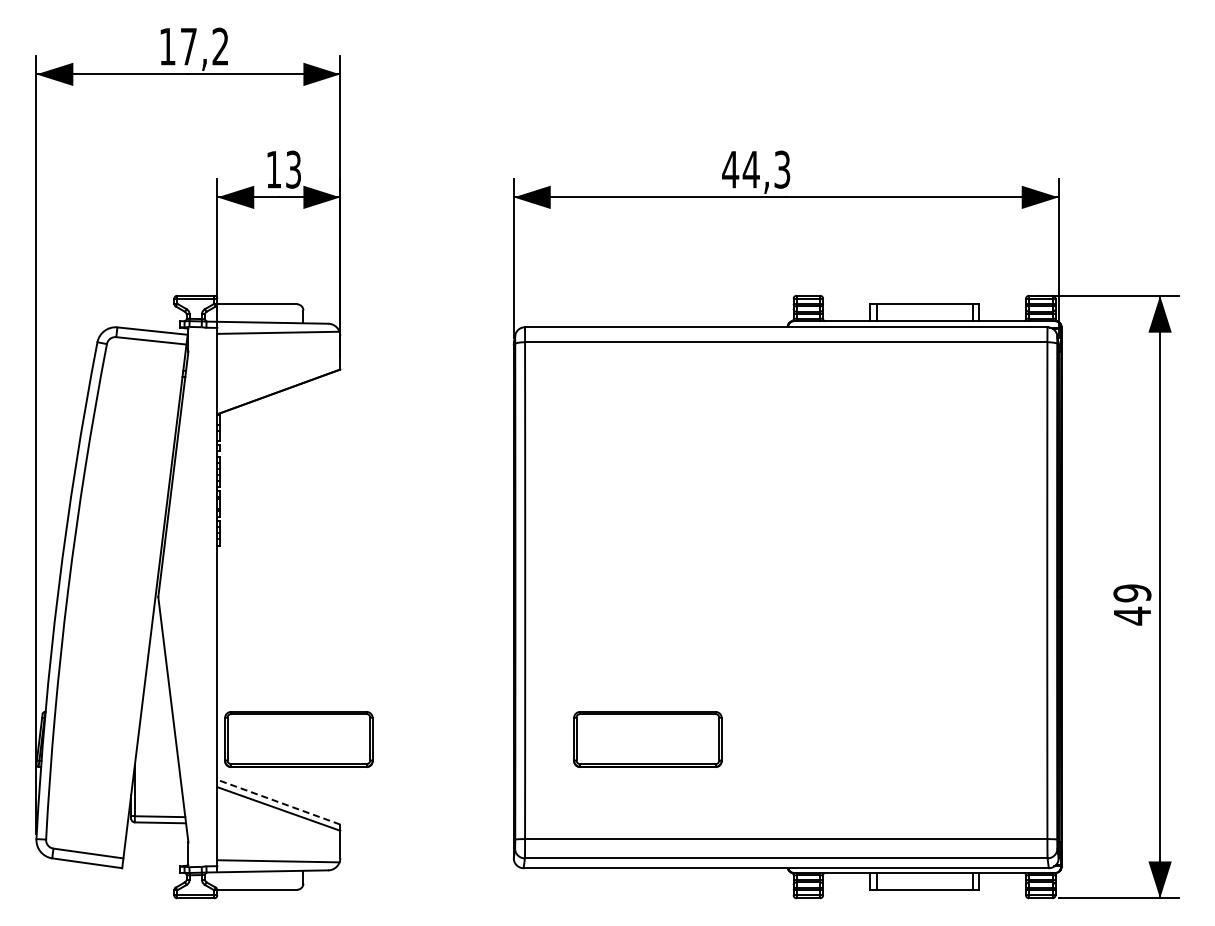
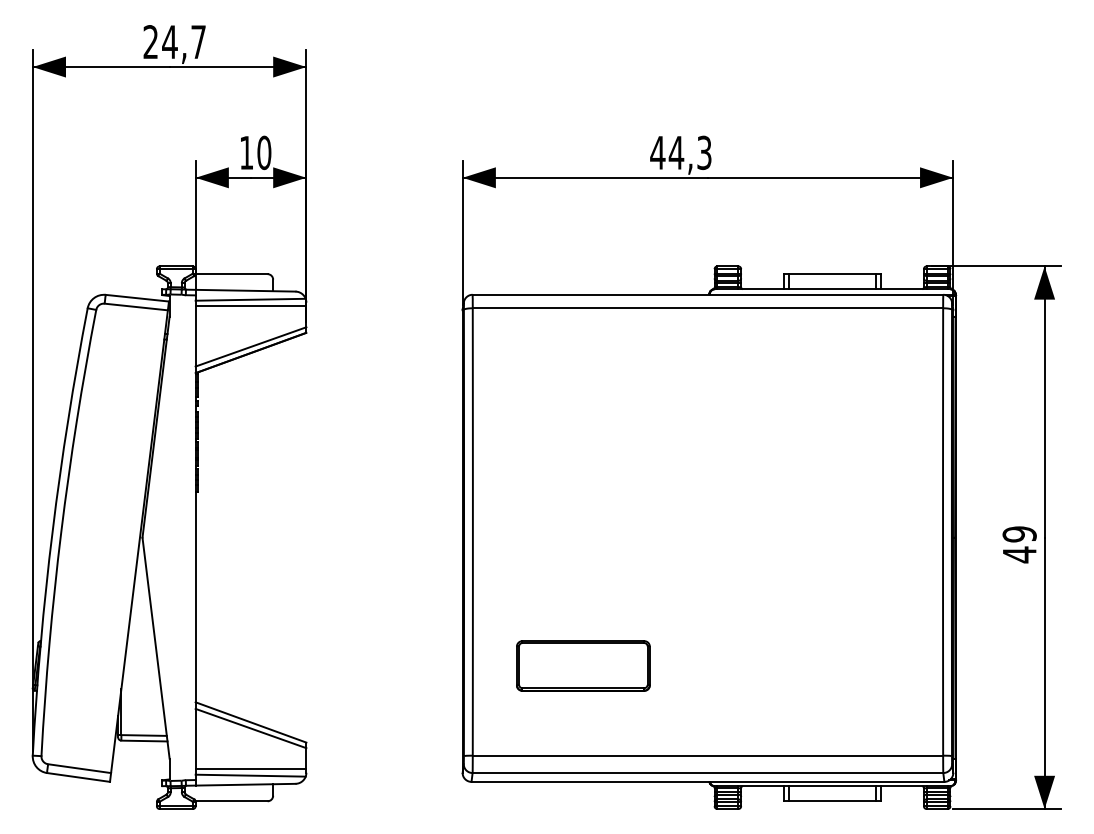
text: (193, 46) -> (174, 41), 17,2 -> 24,7
text: (293, 169) -> (264, 152), 13 -> 10
line: (278, 340) -> (250, 306), added
line: (278, 384) -> (250, 346), added
part: (298, 739) -> (268, 665), removed
line: (278, 802) -> (250, 722), dashed -> solid
line: (278, 854) -> (250, 769), added

